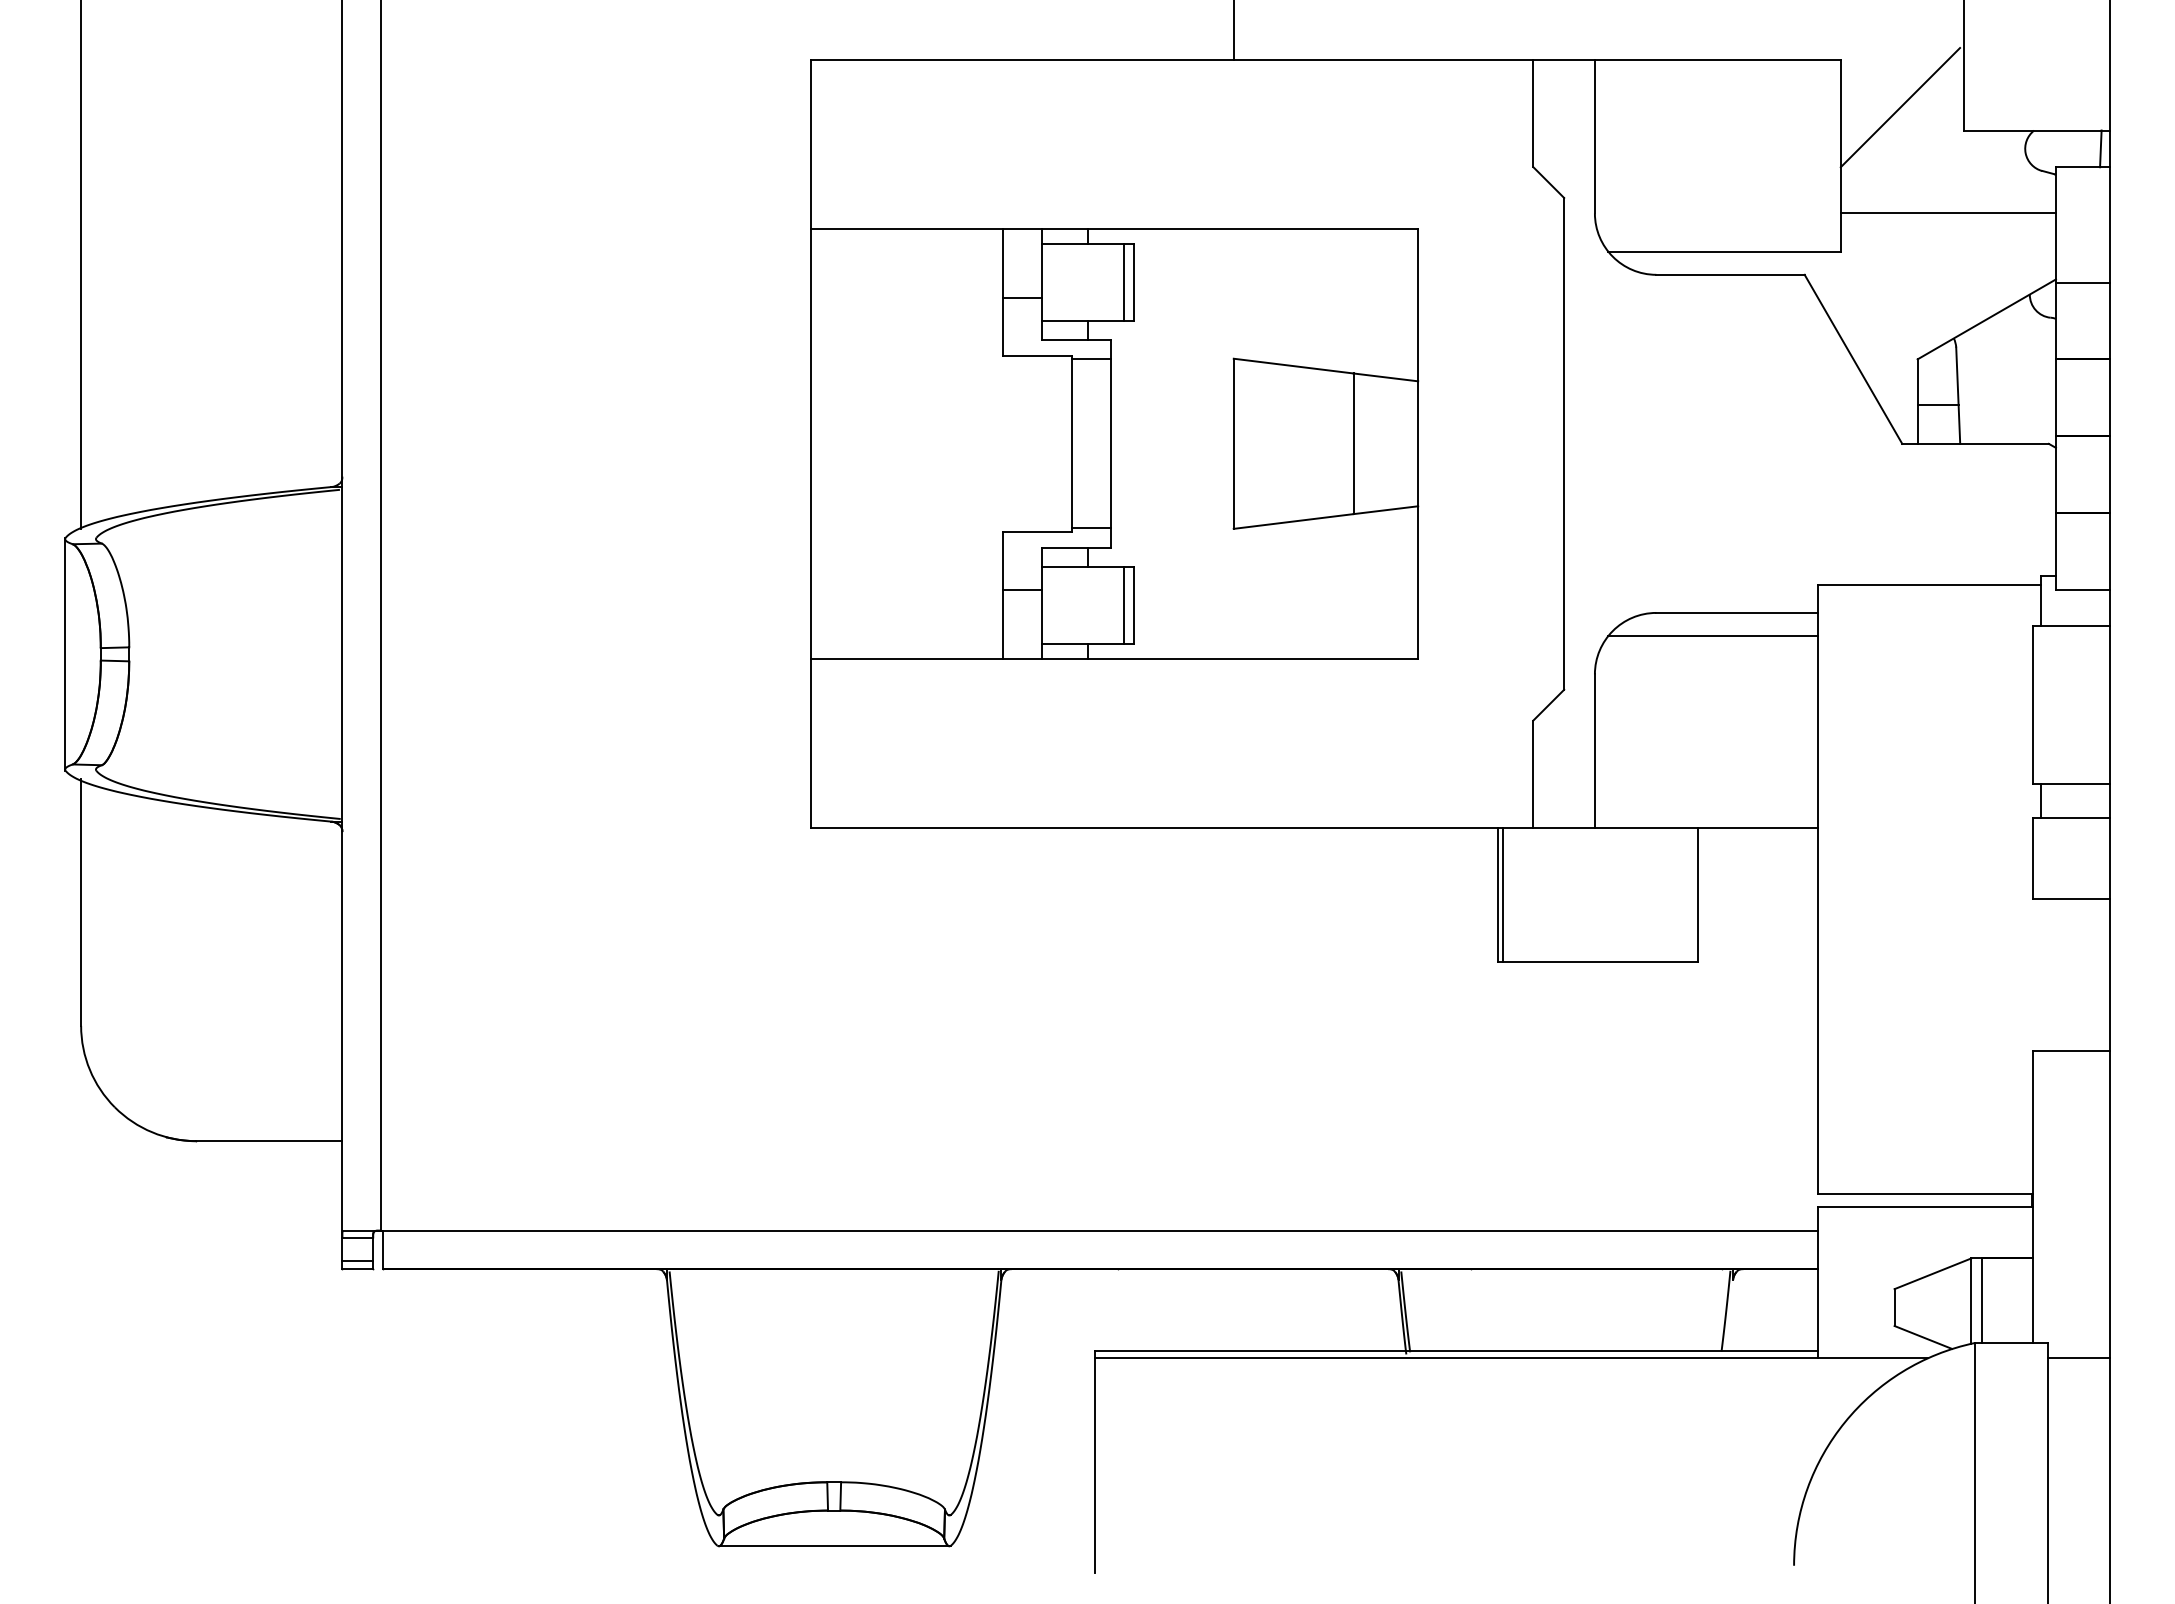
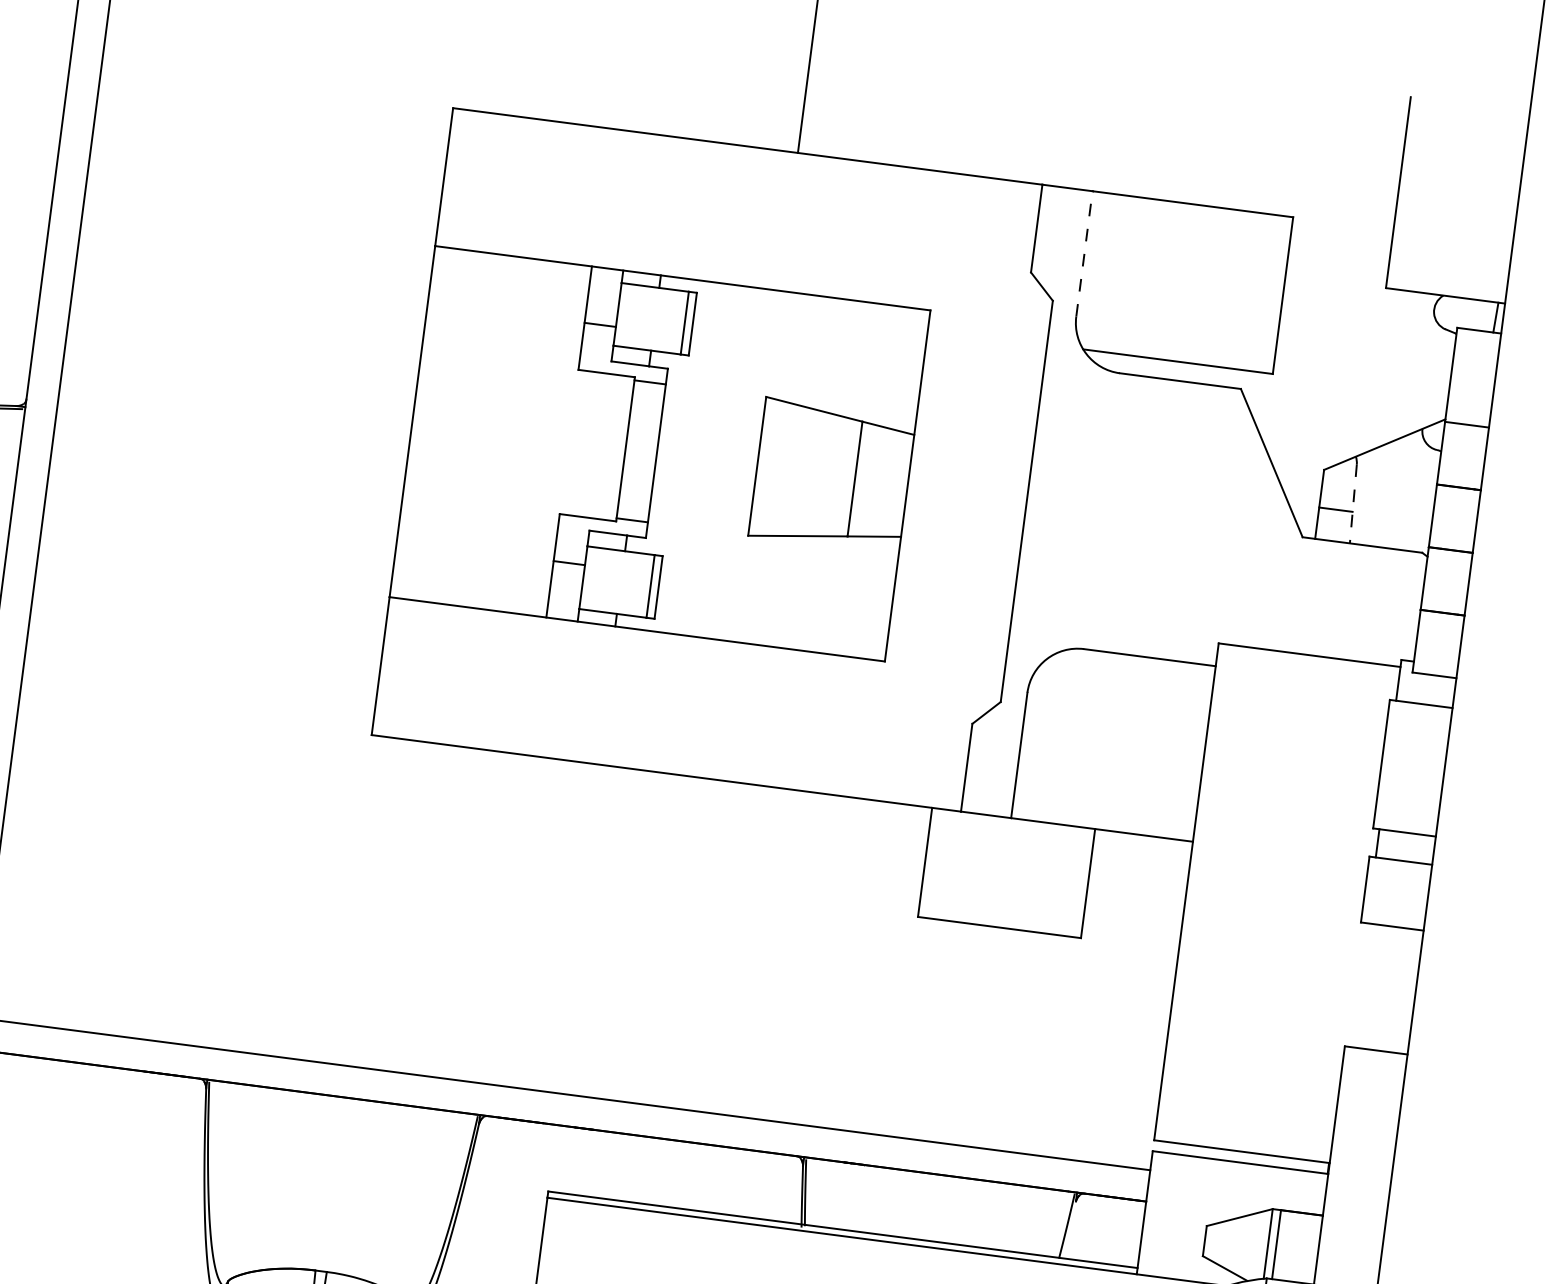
line: (1900, 107) -> (1336, 262), removed
line: (1594, 136) -> (1084, 253), solid -> dashed
line: (1947, 213) -> (1363, 354), removed
line: (1958, 396) -> (1353, 504), solid -> dashed
line: (1712, 635) -> (1127, 673), removed
line: (1502, 894) -> (928, 862), removed

